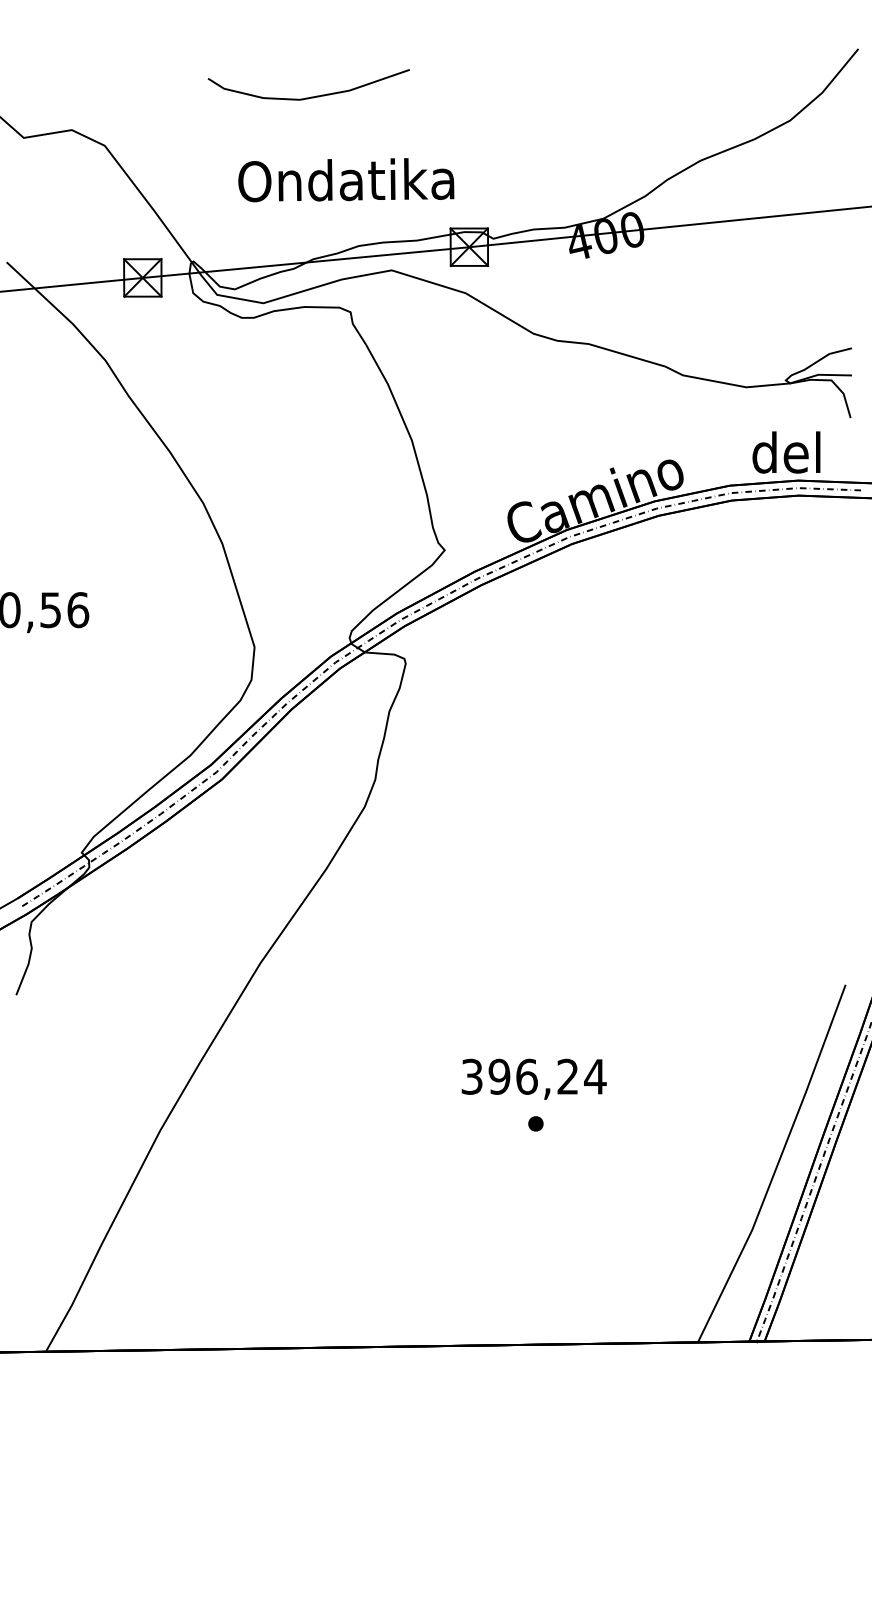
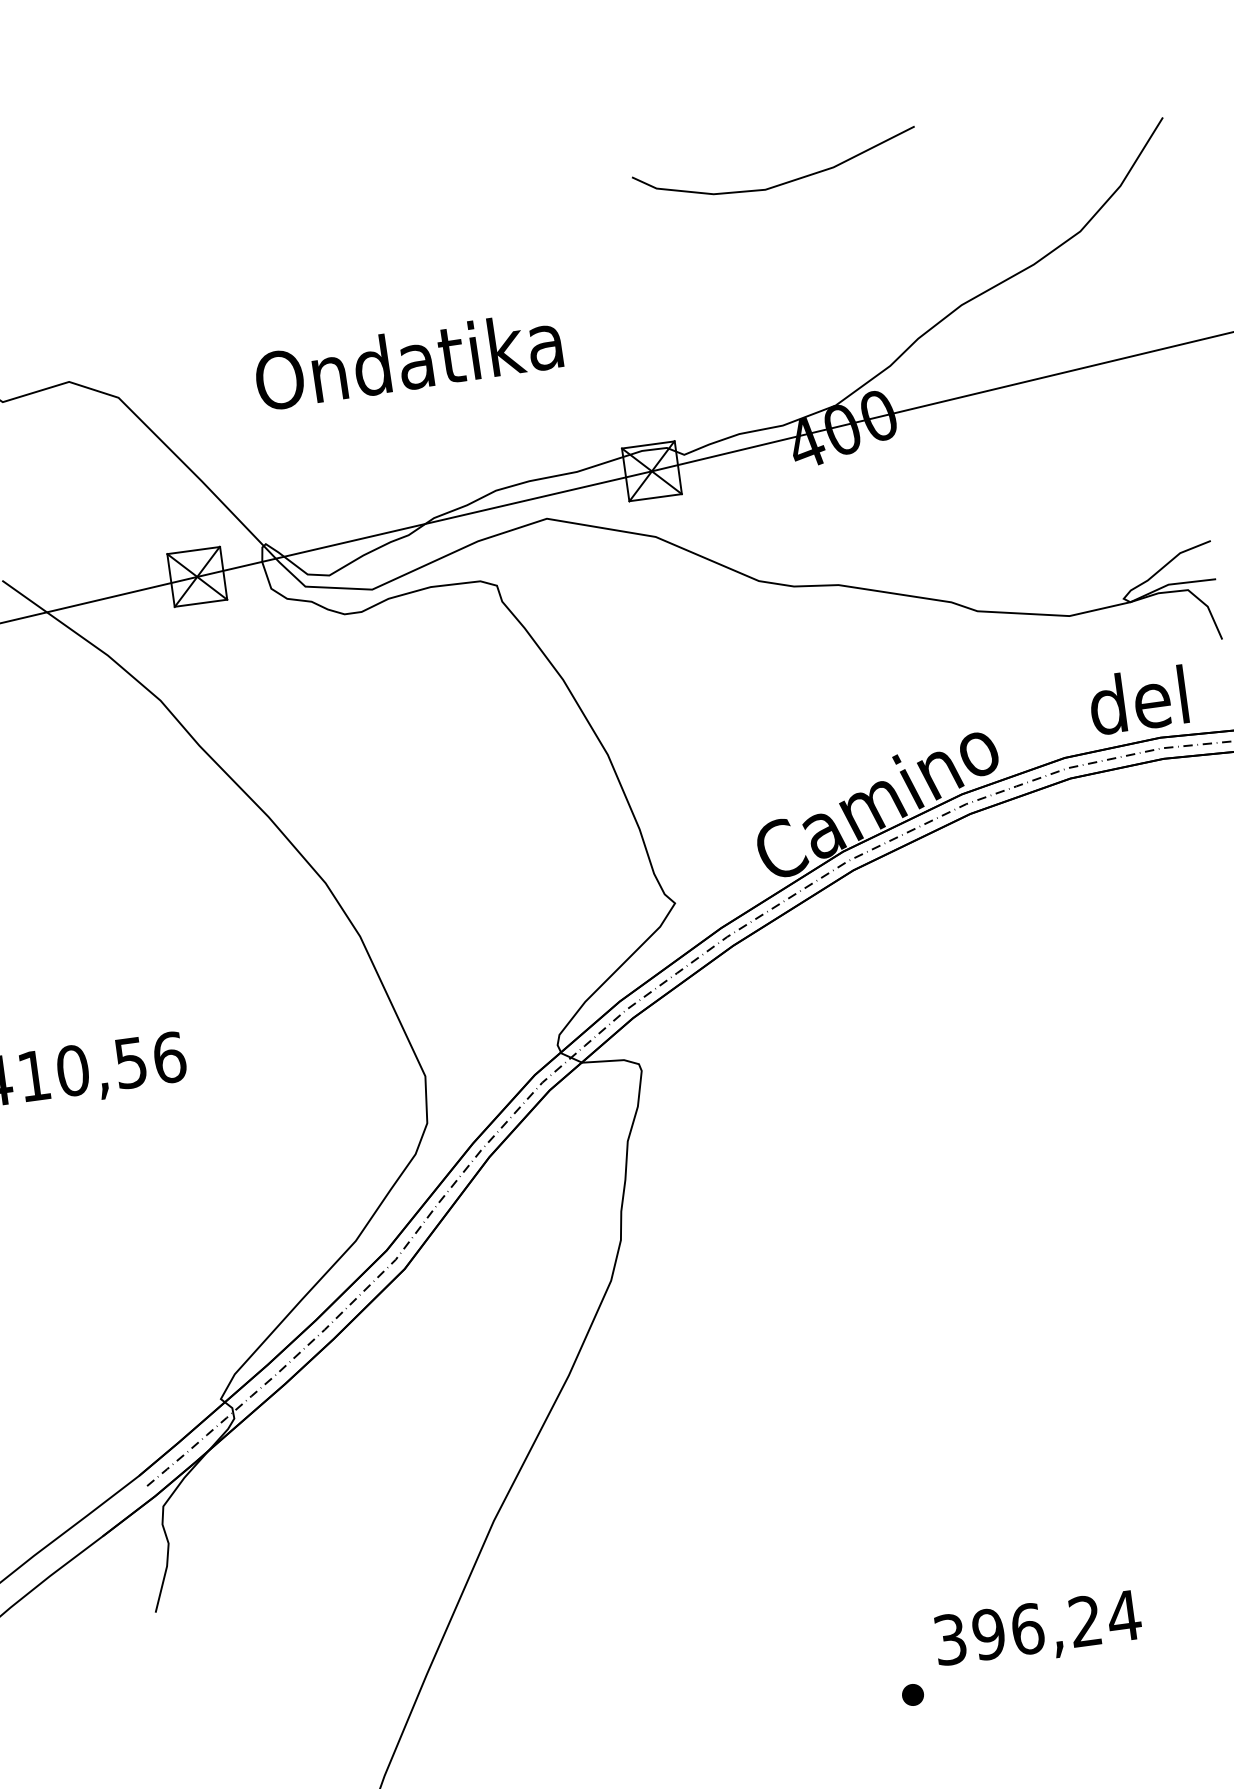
curve: (311, 96) -> (781, 182), moved
text: (346, 180) -> (408, 360), moved
text: (533, 1078) -> (1037, 1630), moved

